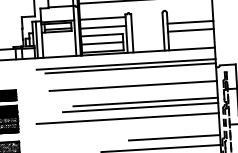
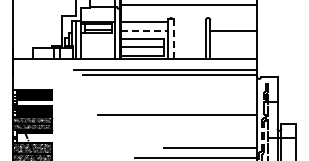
line: (104, 27) -> (145, 31), solid -> dashed
line: (190, 30) -> (233, 39), removed
line: (131, 32) -> (173, 38), solid -> dashed
line: (133, 85) -> (171, 92), removed
line: (145, 101) -> (183, 109), removed
line: (127, 118) -> (163, 125), removed

